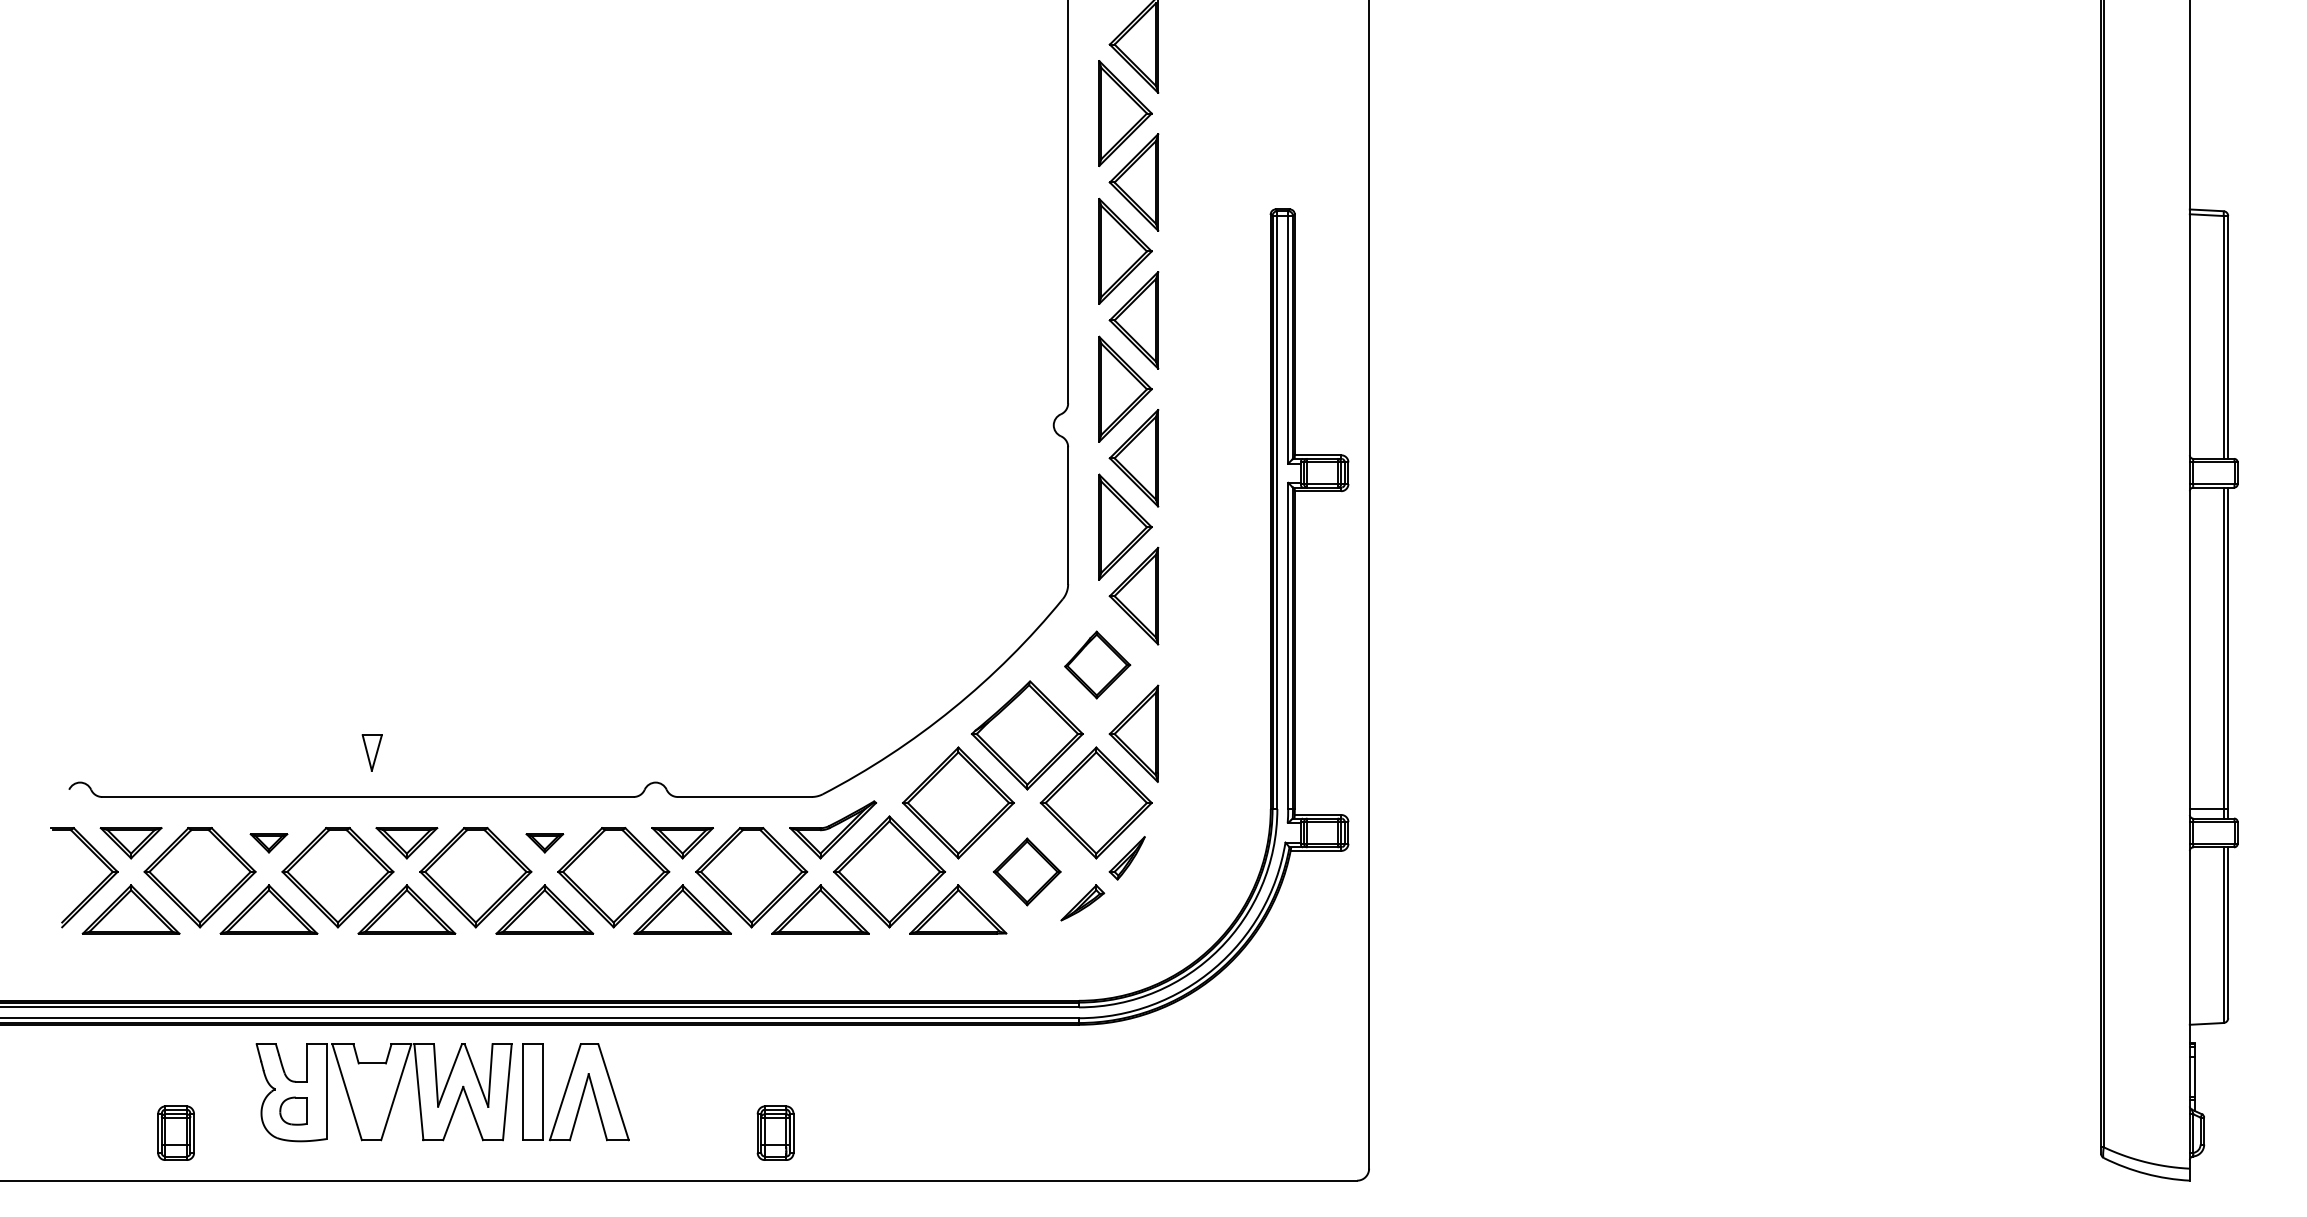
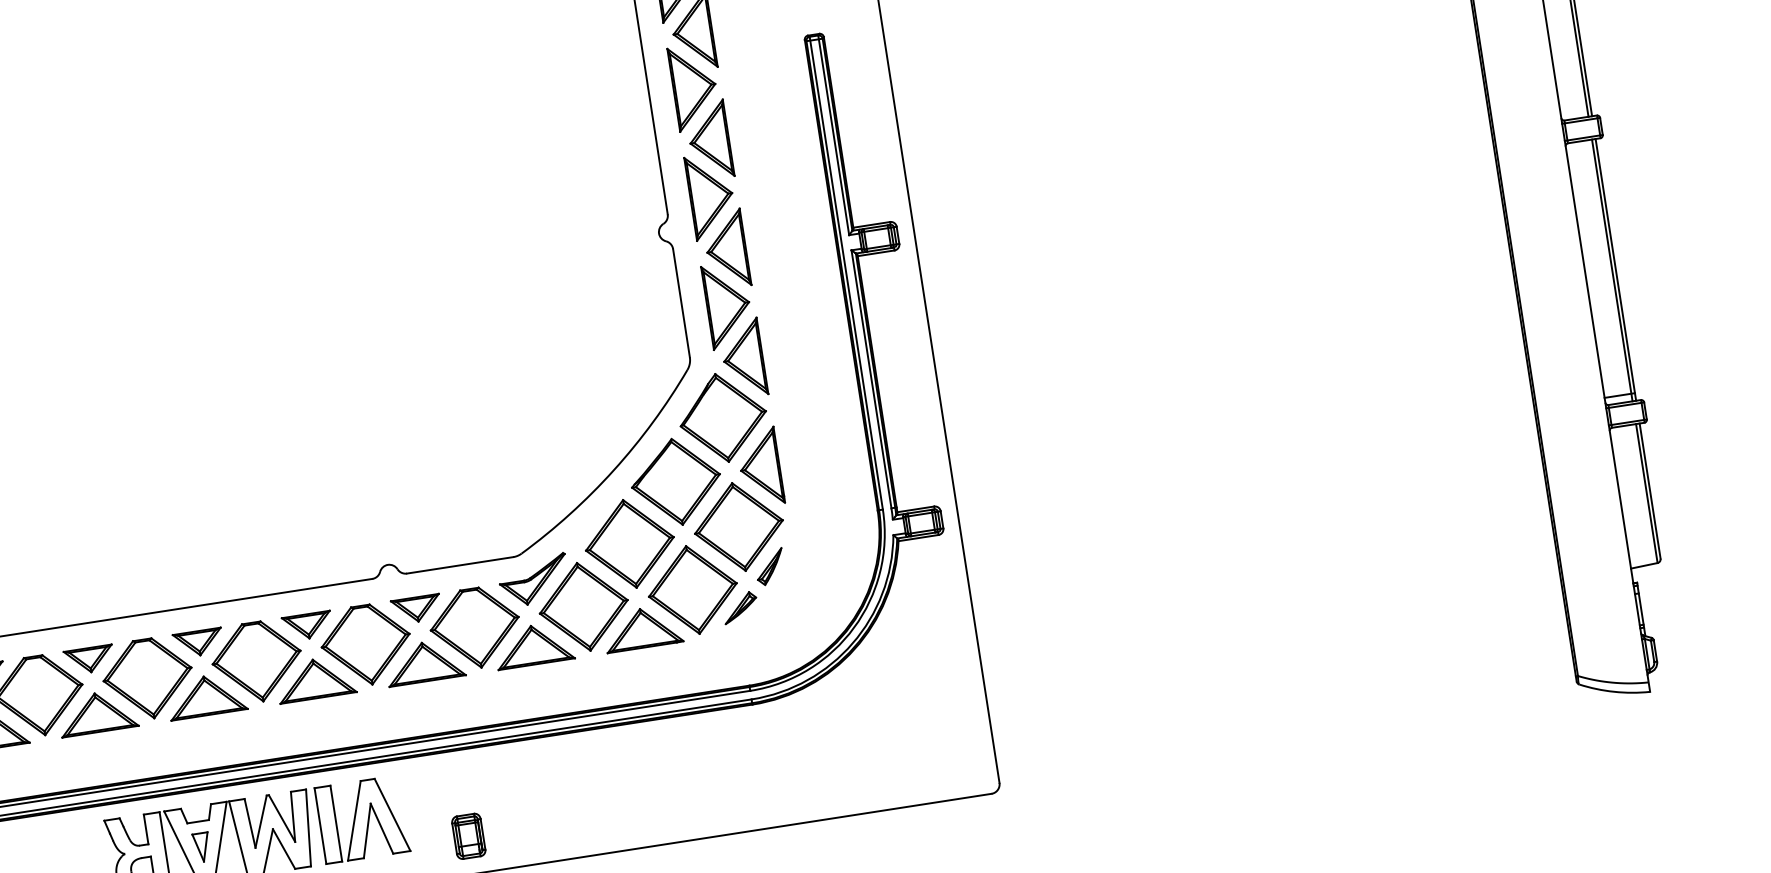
part: (1097, 664) -> (722, 417), size x1.67
part: (371, 752) -> (201, 847), moved
part: (268, 843) -> (89, 660), size x1.67
part: (544, 843) -> (307, 626), size x1.67
part: (1026, 871) -> (692, 589), size x1.67
part: (775, 1132) -> (468, 835), moved

